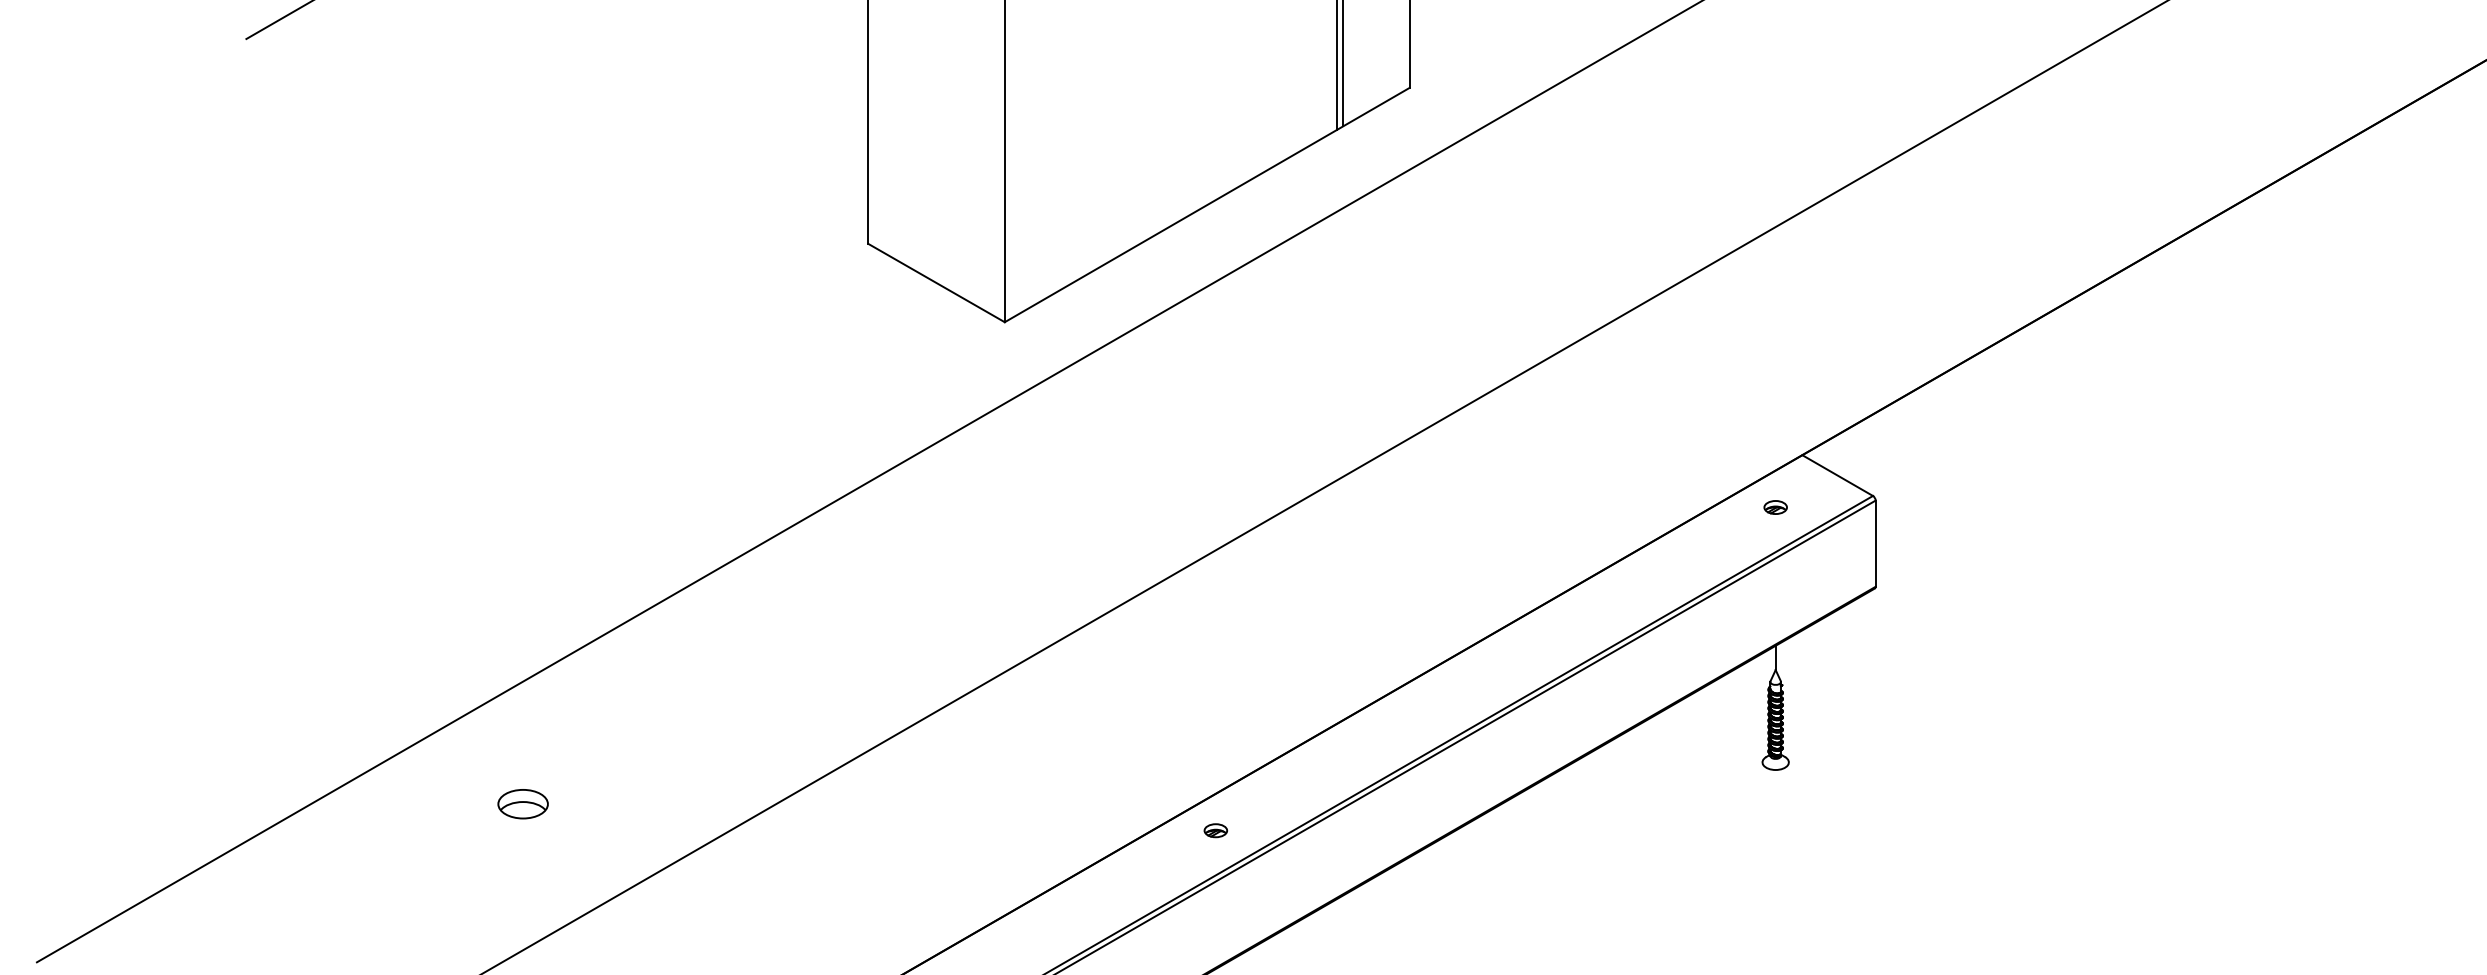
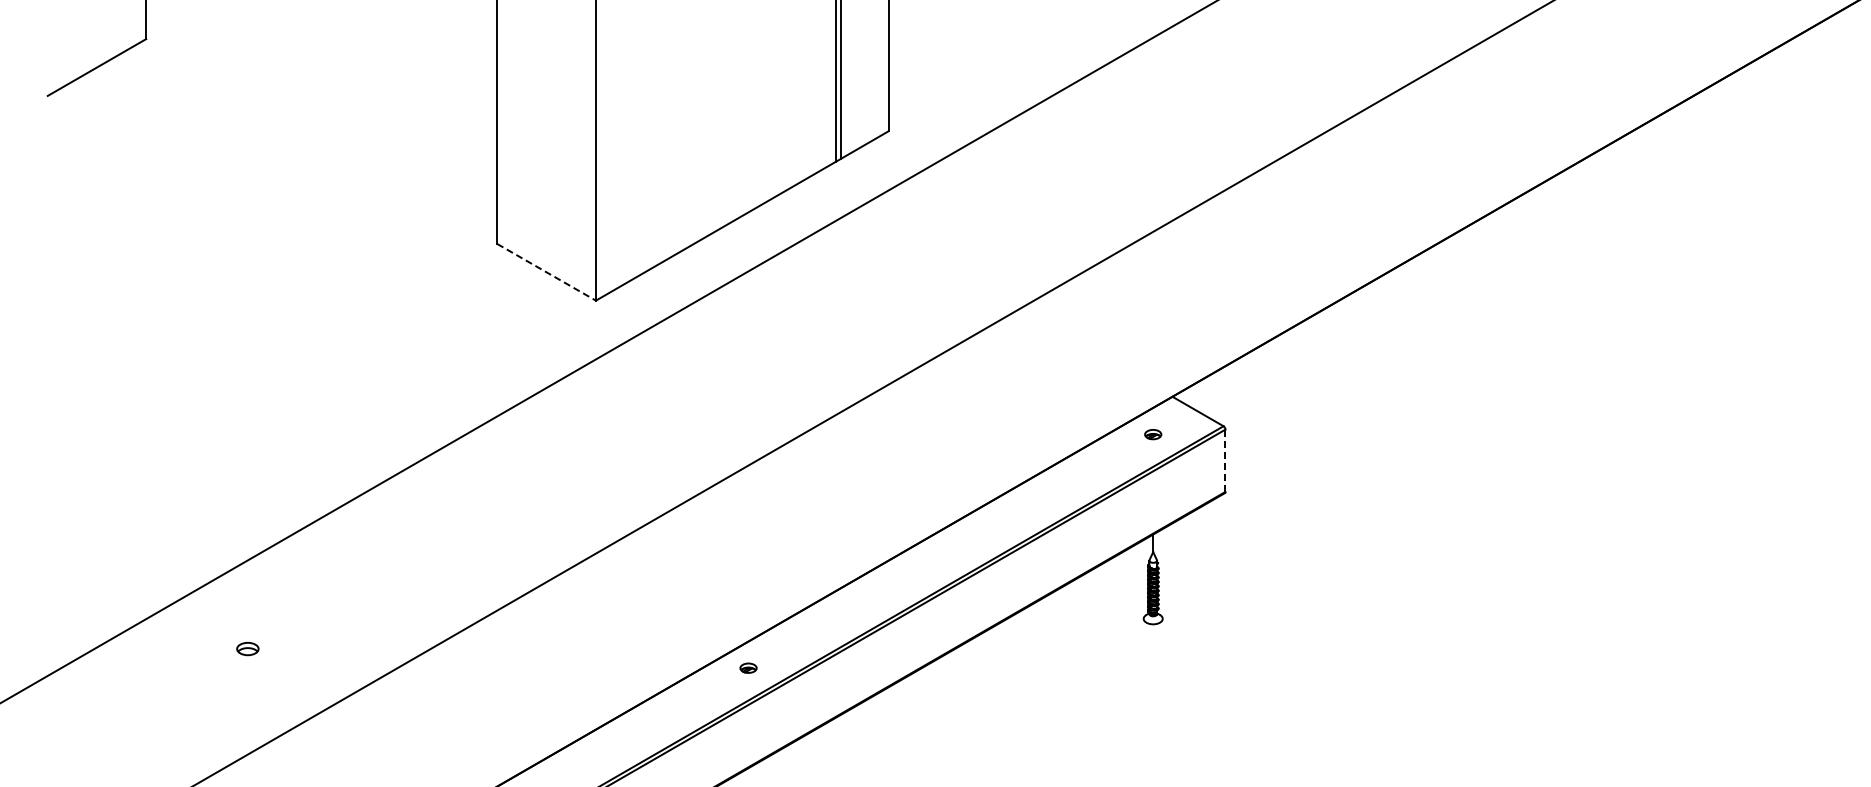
line: (936, 283) -> (546, 272), solid -> dashed
line: (1875, 544) -> (1225, 461), solid -> dashed
part: (522, 803) -> (247, 648), size x0.6

